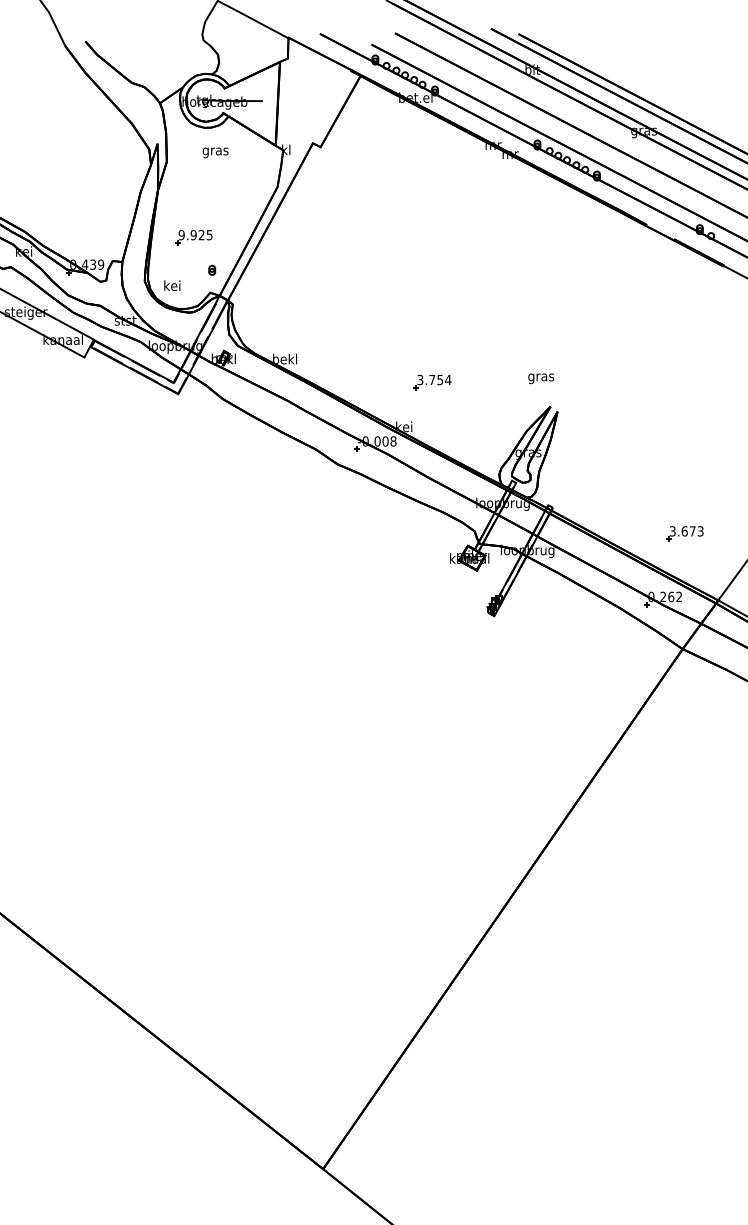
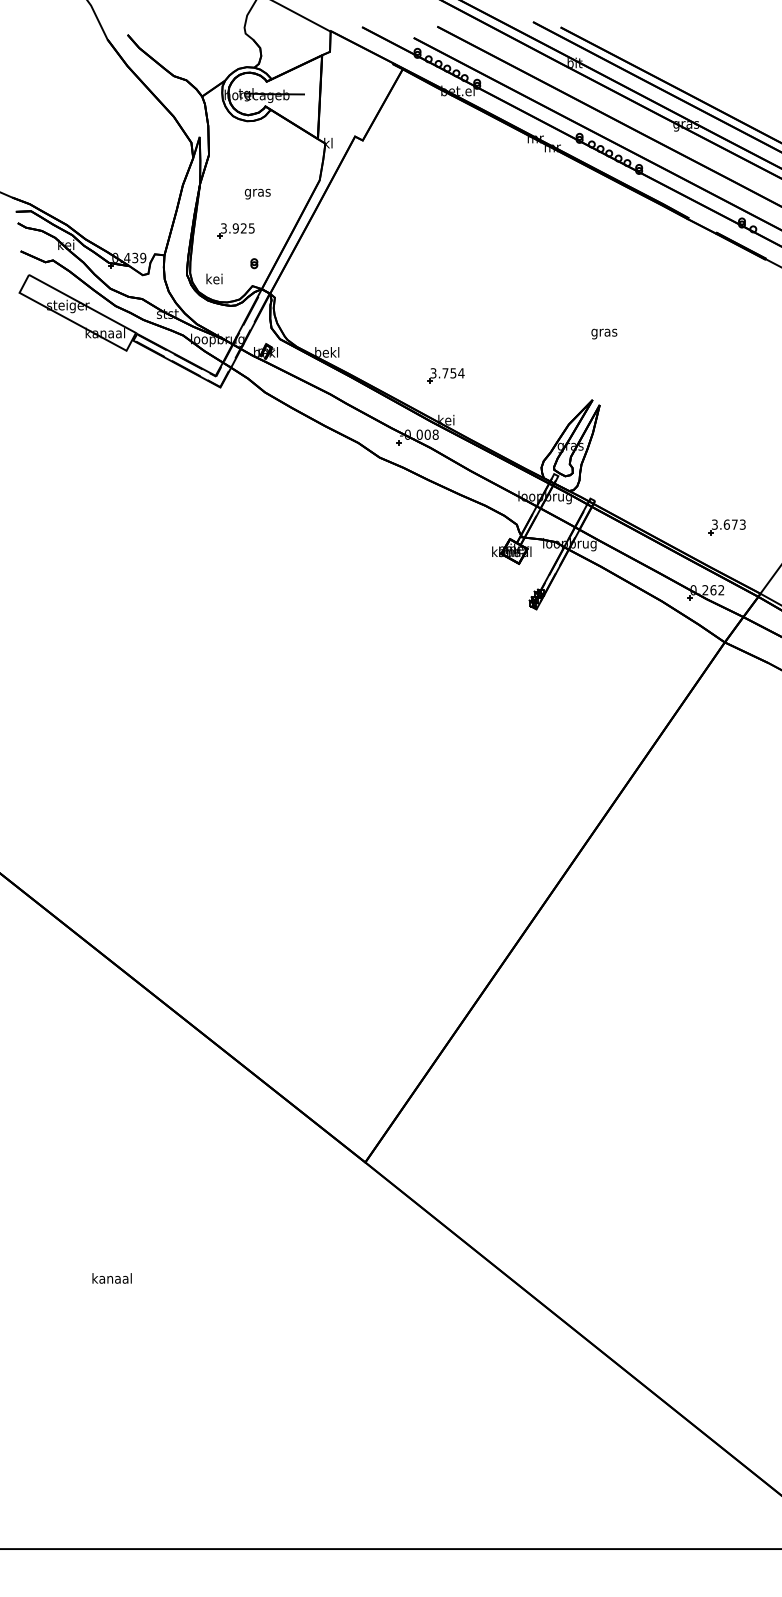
text: (215, 152) -> (257, 193), moved
text: (181, 235) -> (223, 228), 9.925 -> 3.925
text: (541, 378) -> (604, 333), moved
part: (432, 382) -> (445, 375), moved

